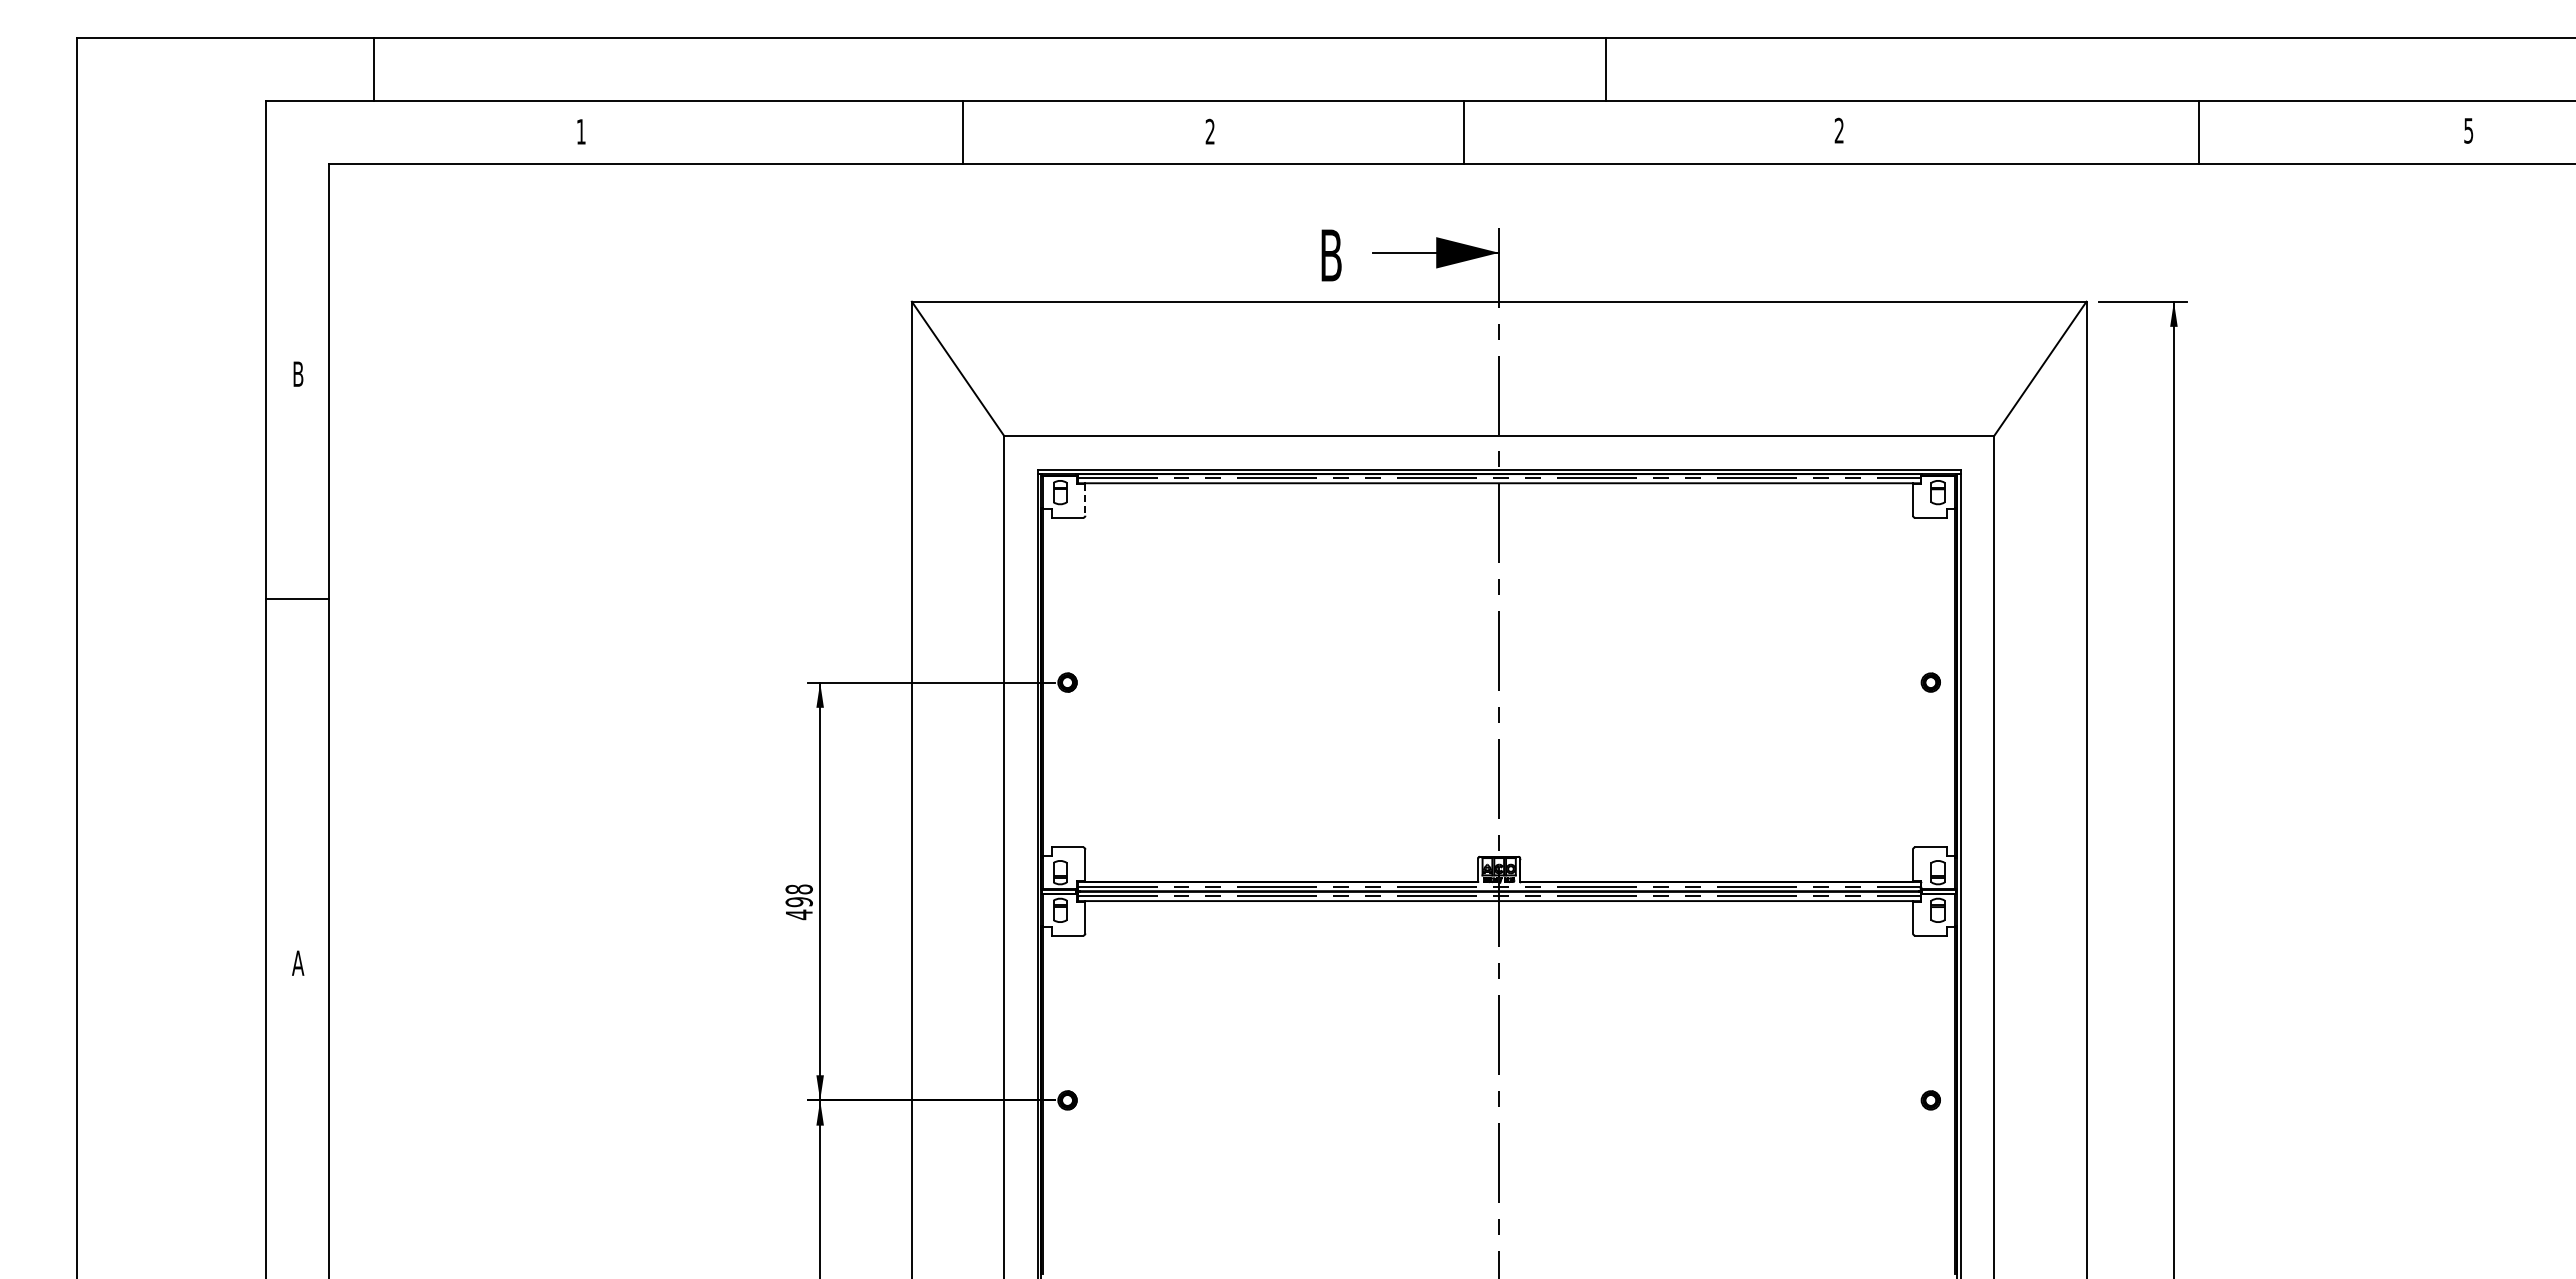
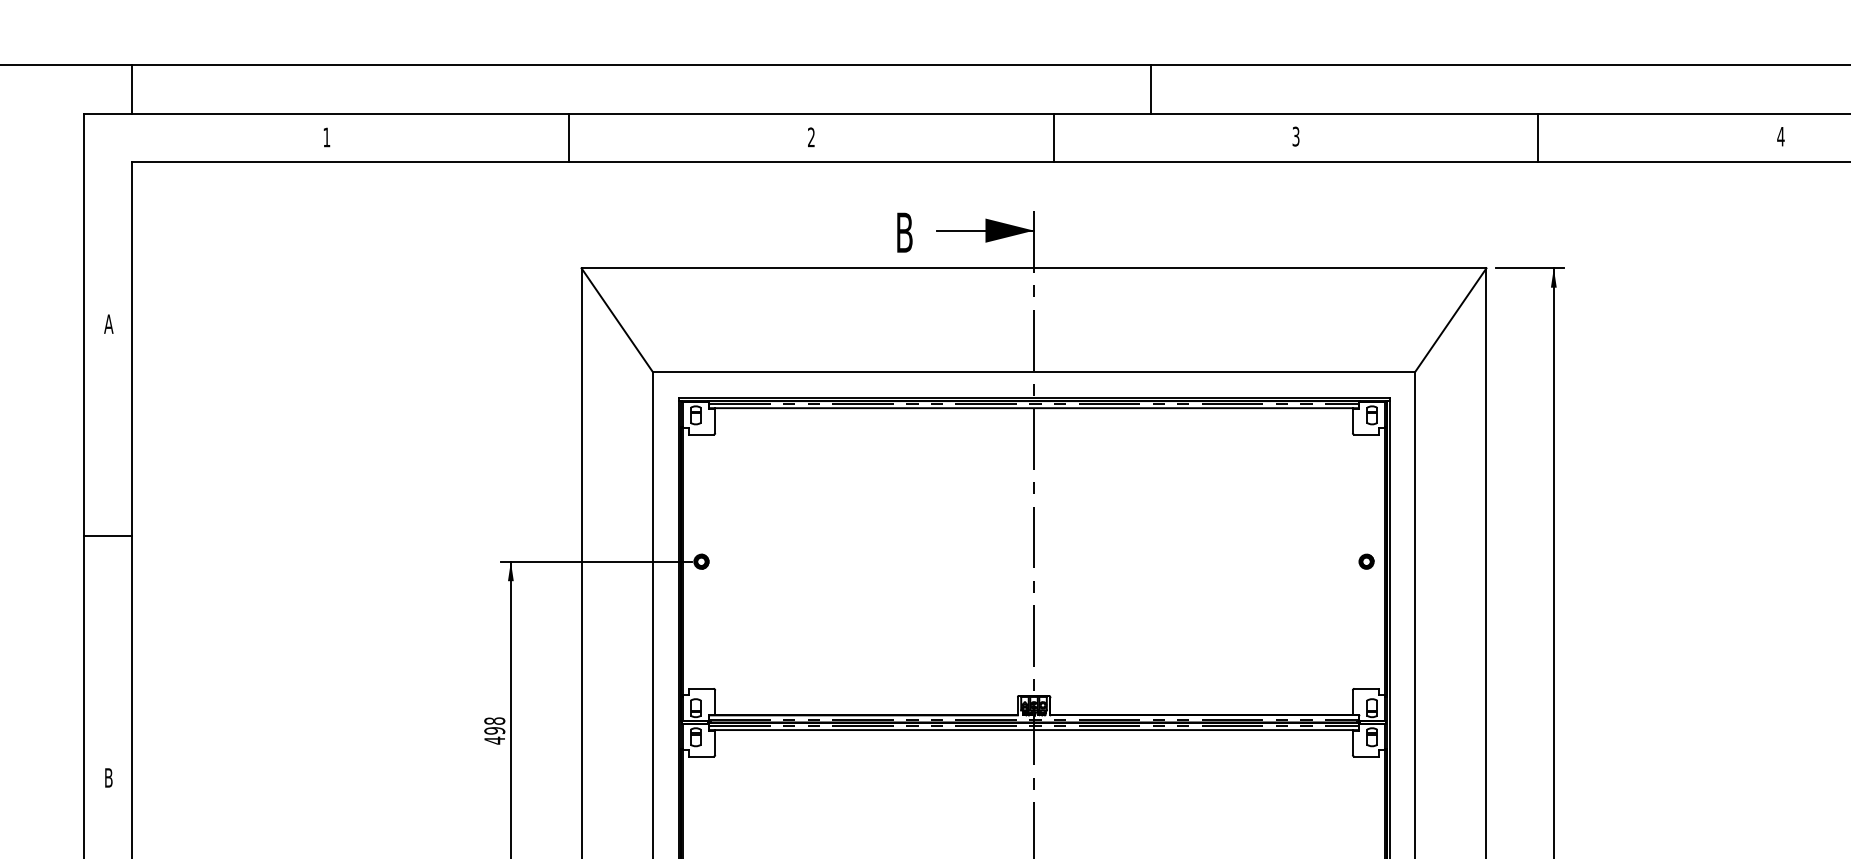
line: (373, 69) -> (132, 89), moved
line: (1606, 69) -> (1150, 89), moved
text: (1838, 130) -> (1295, 136), 2 -> 3
text: (2468, 130) -> (1780, 136), 5 -> 4
line: (963, 132) -> (568, 137), moved
line: (1463, 132) -> (1053, 137), moved
line: (2198, 132) -> (1538, 137), moved
text: (298, 373) -> (108, 323), B -> A
line: (1085, 499) -> (715, 420), dashed -> solid
line: (297, 598) -> (108, 535), moved
text: (298, 962) -> (108, 777), A -> B

